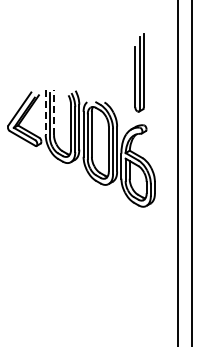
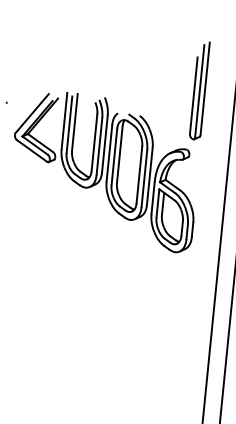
part: (139, 72) -> (199, 90), moved
line: (54, 112) -> (75, 122), dashed -> solid
line: (45, 113) -> (64, 122), dashed -> solid

